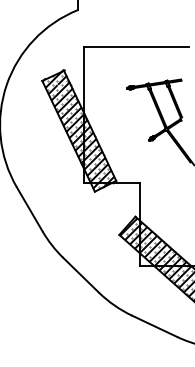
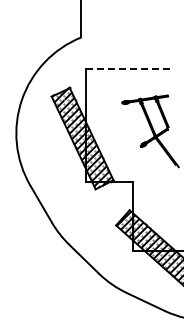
line: (136, 47) -> (130, 68), solid -> dashed

